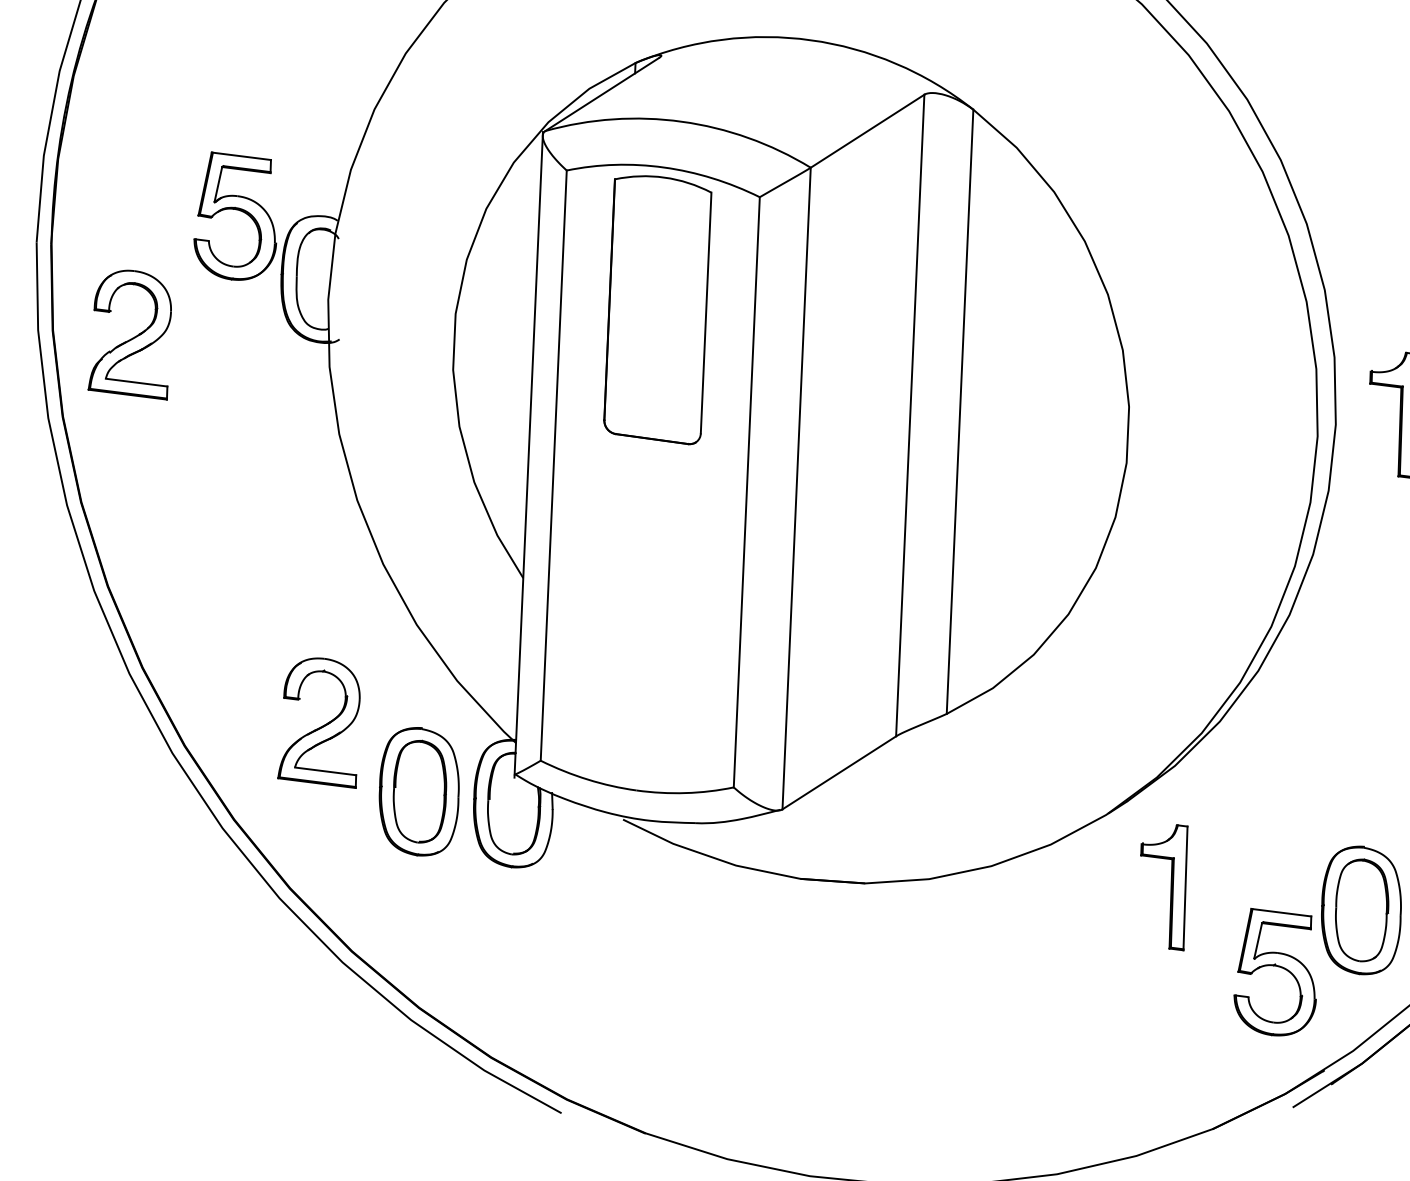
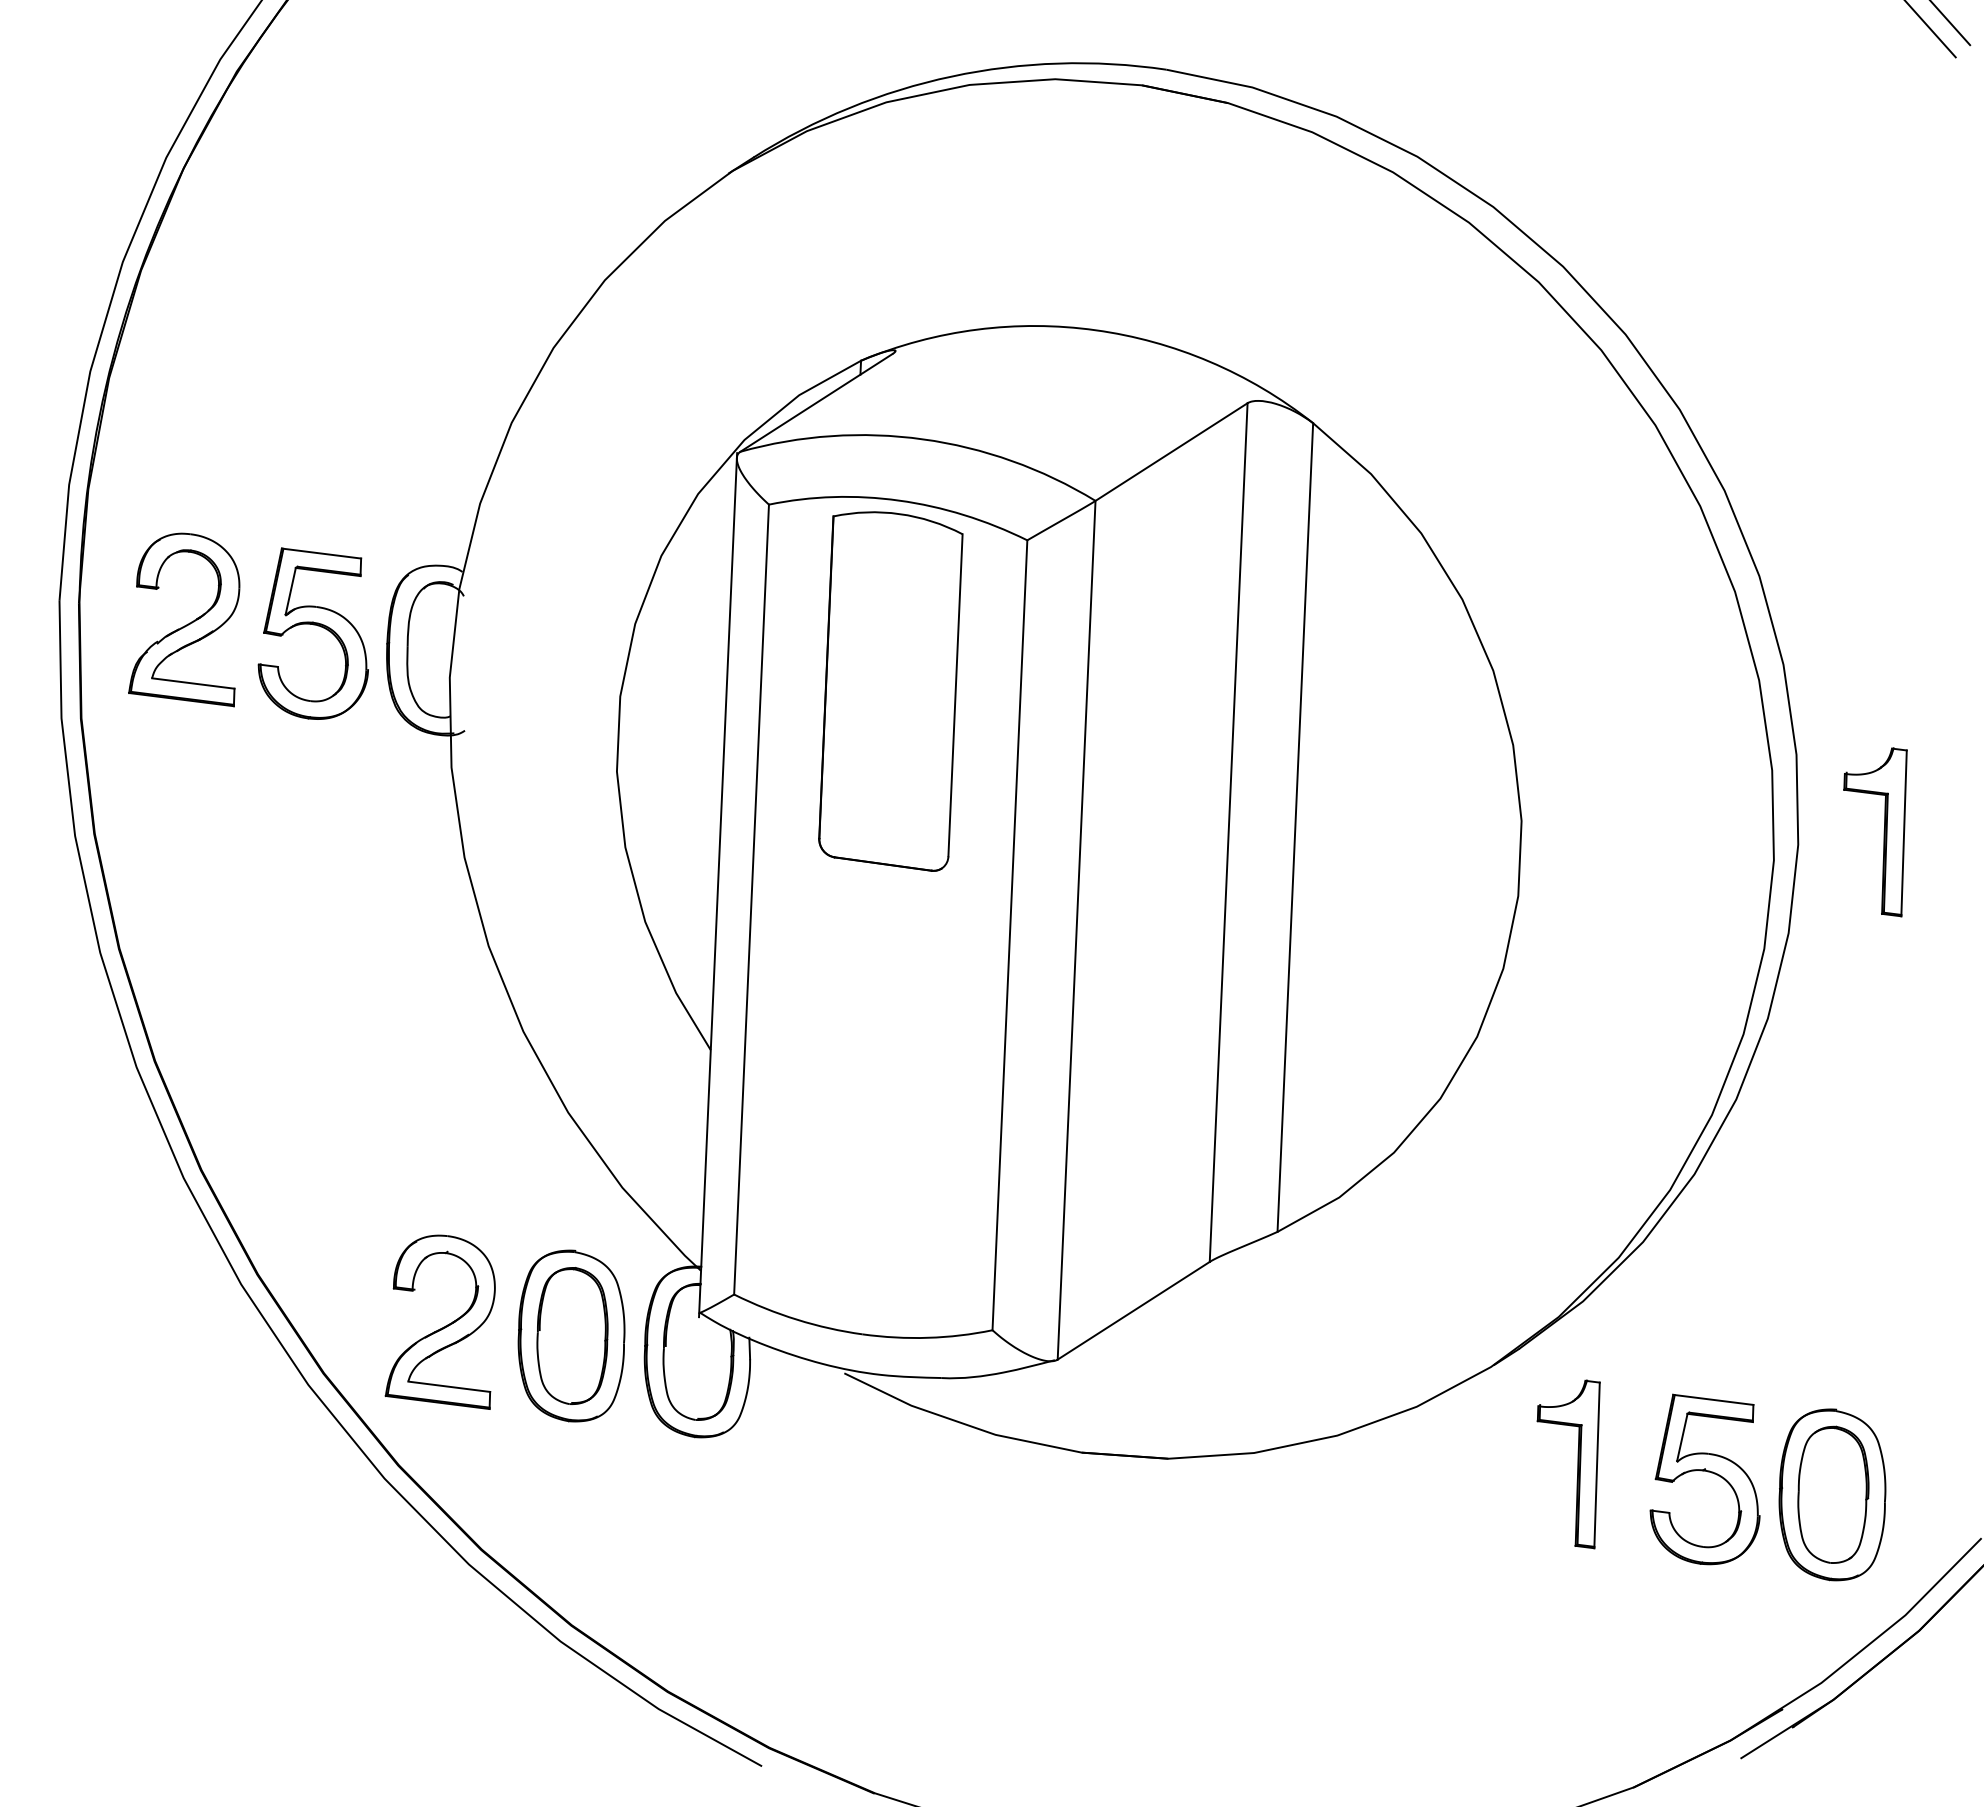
part: (235, 210) -> (313, 625), moved
part: (130, 334) -> (184, 619), moved
part: (321, 726) -> (443, 1326), moved
part: (1276, 966) -> (1707, 1472), moved

